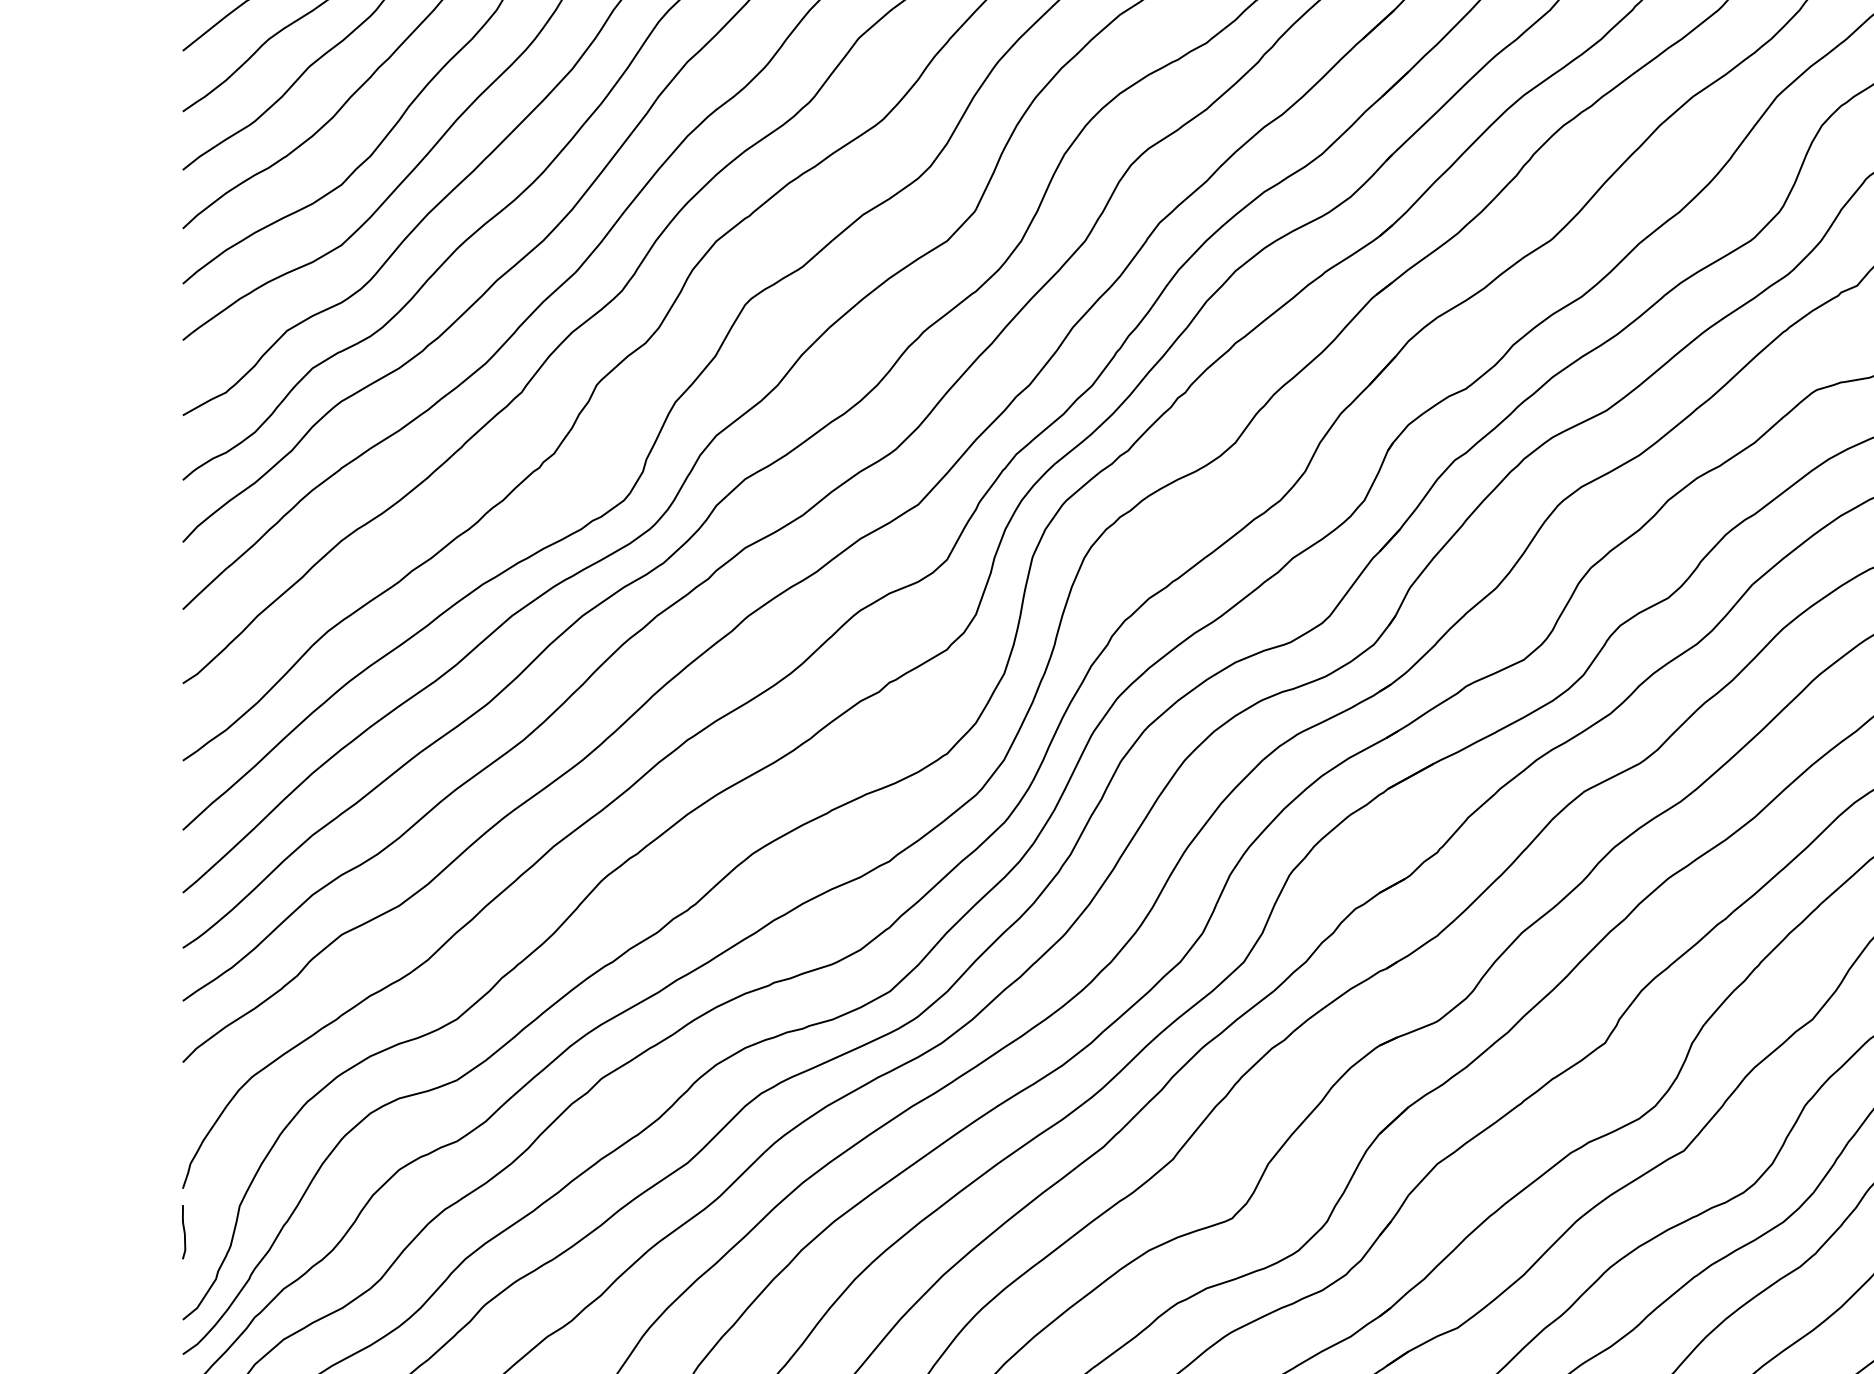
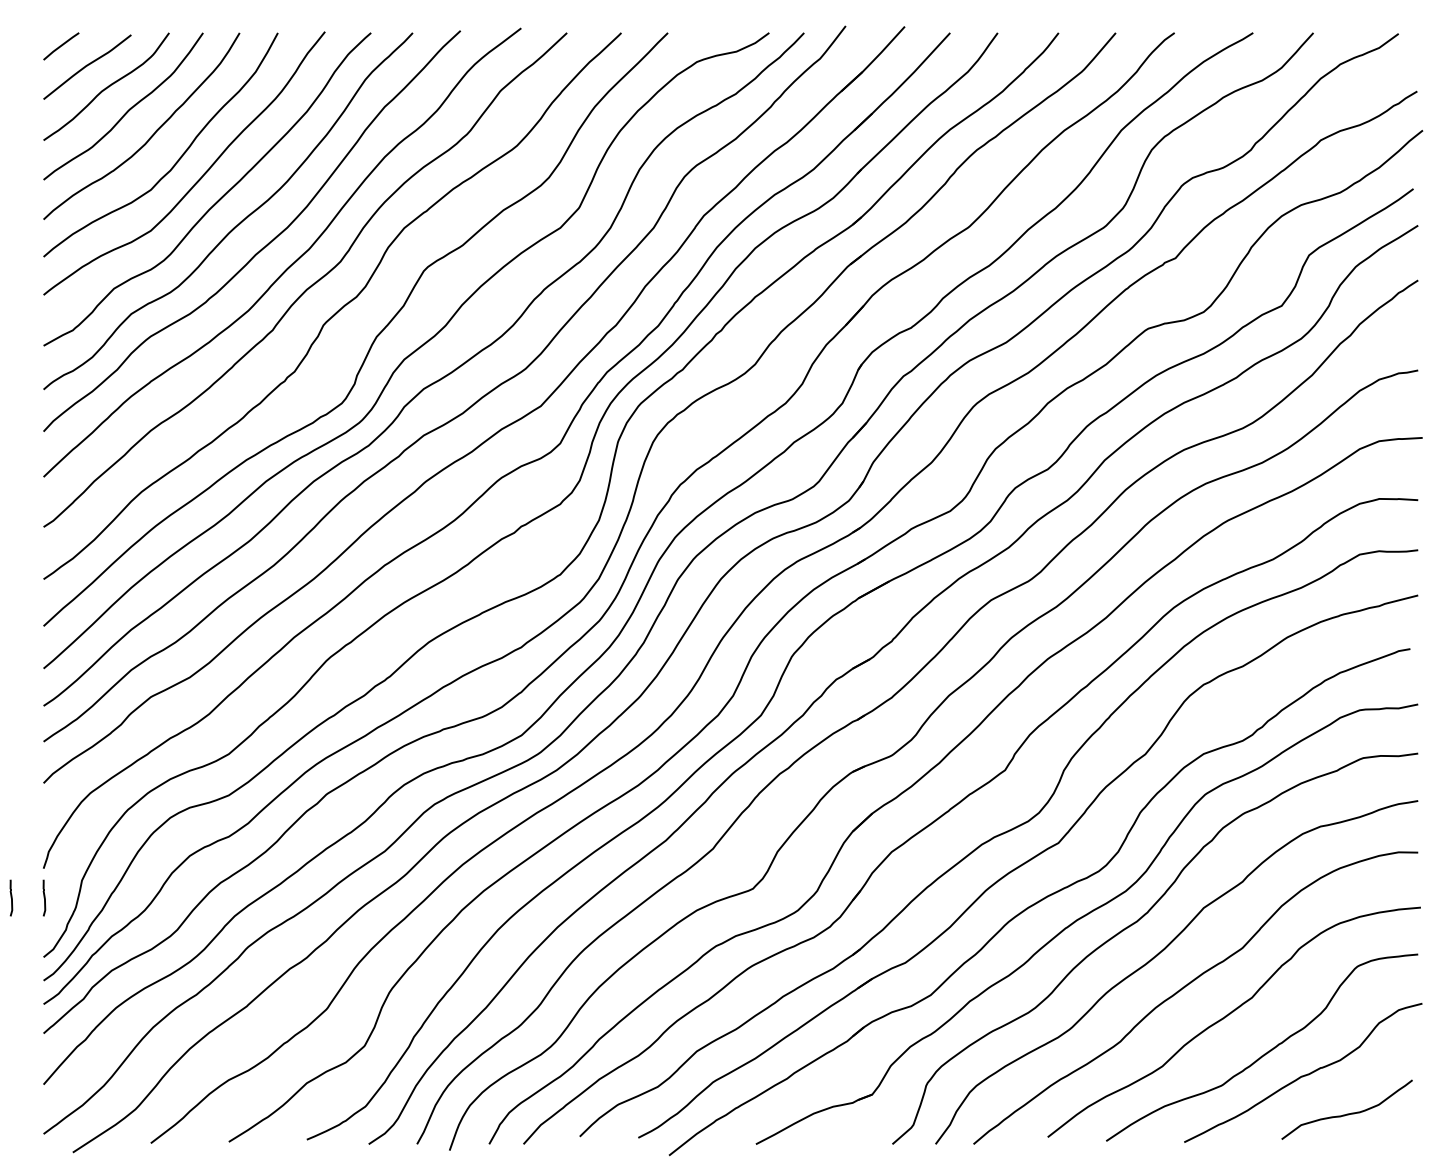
part: (135, 1231) -> (11, 897), added

